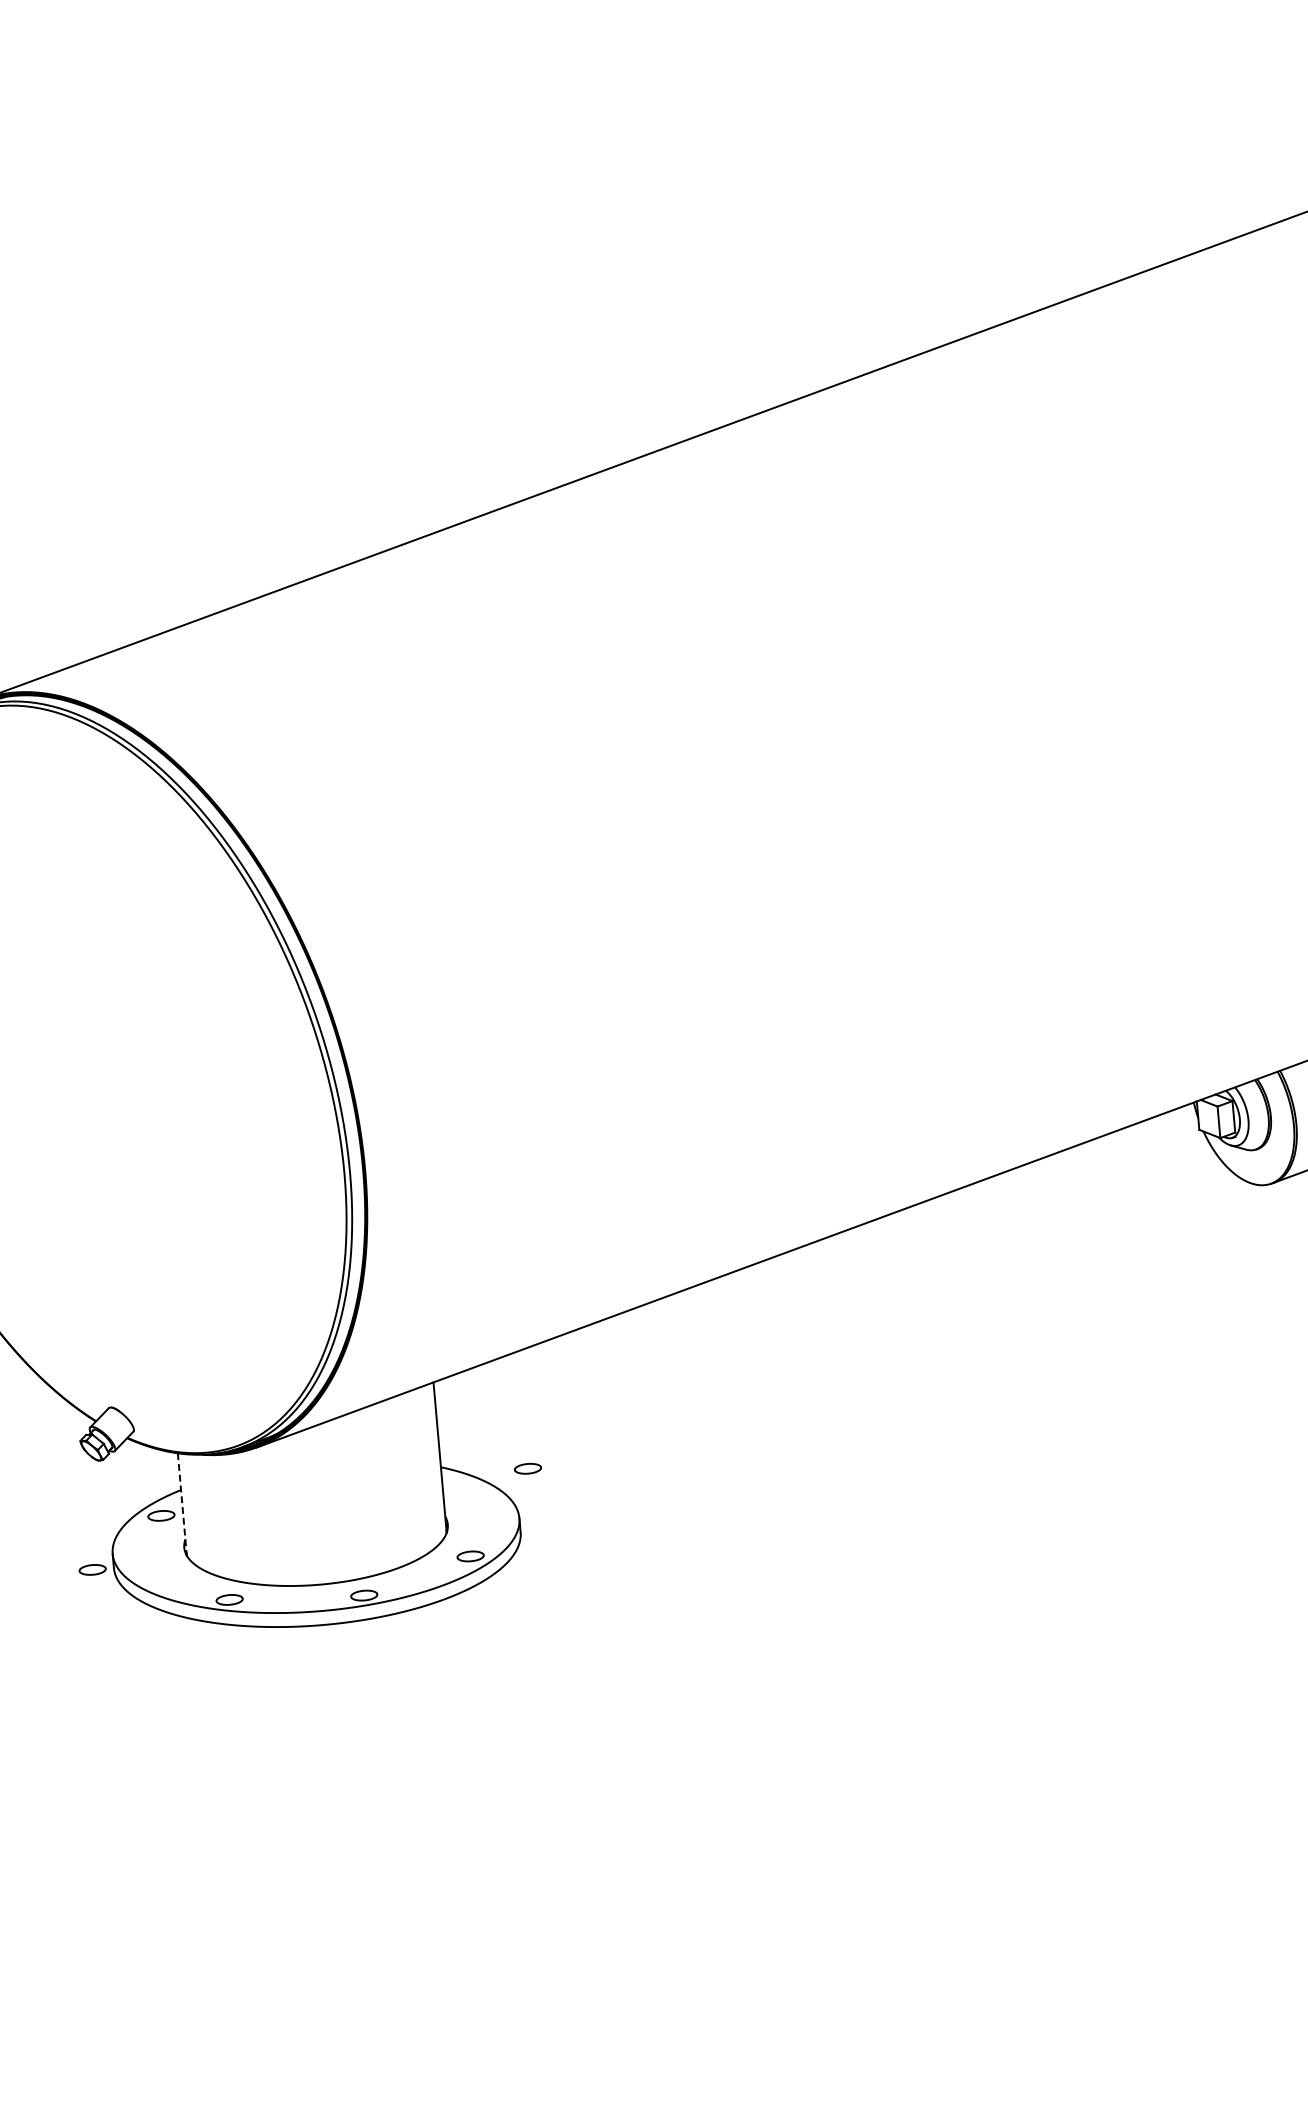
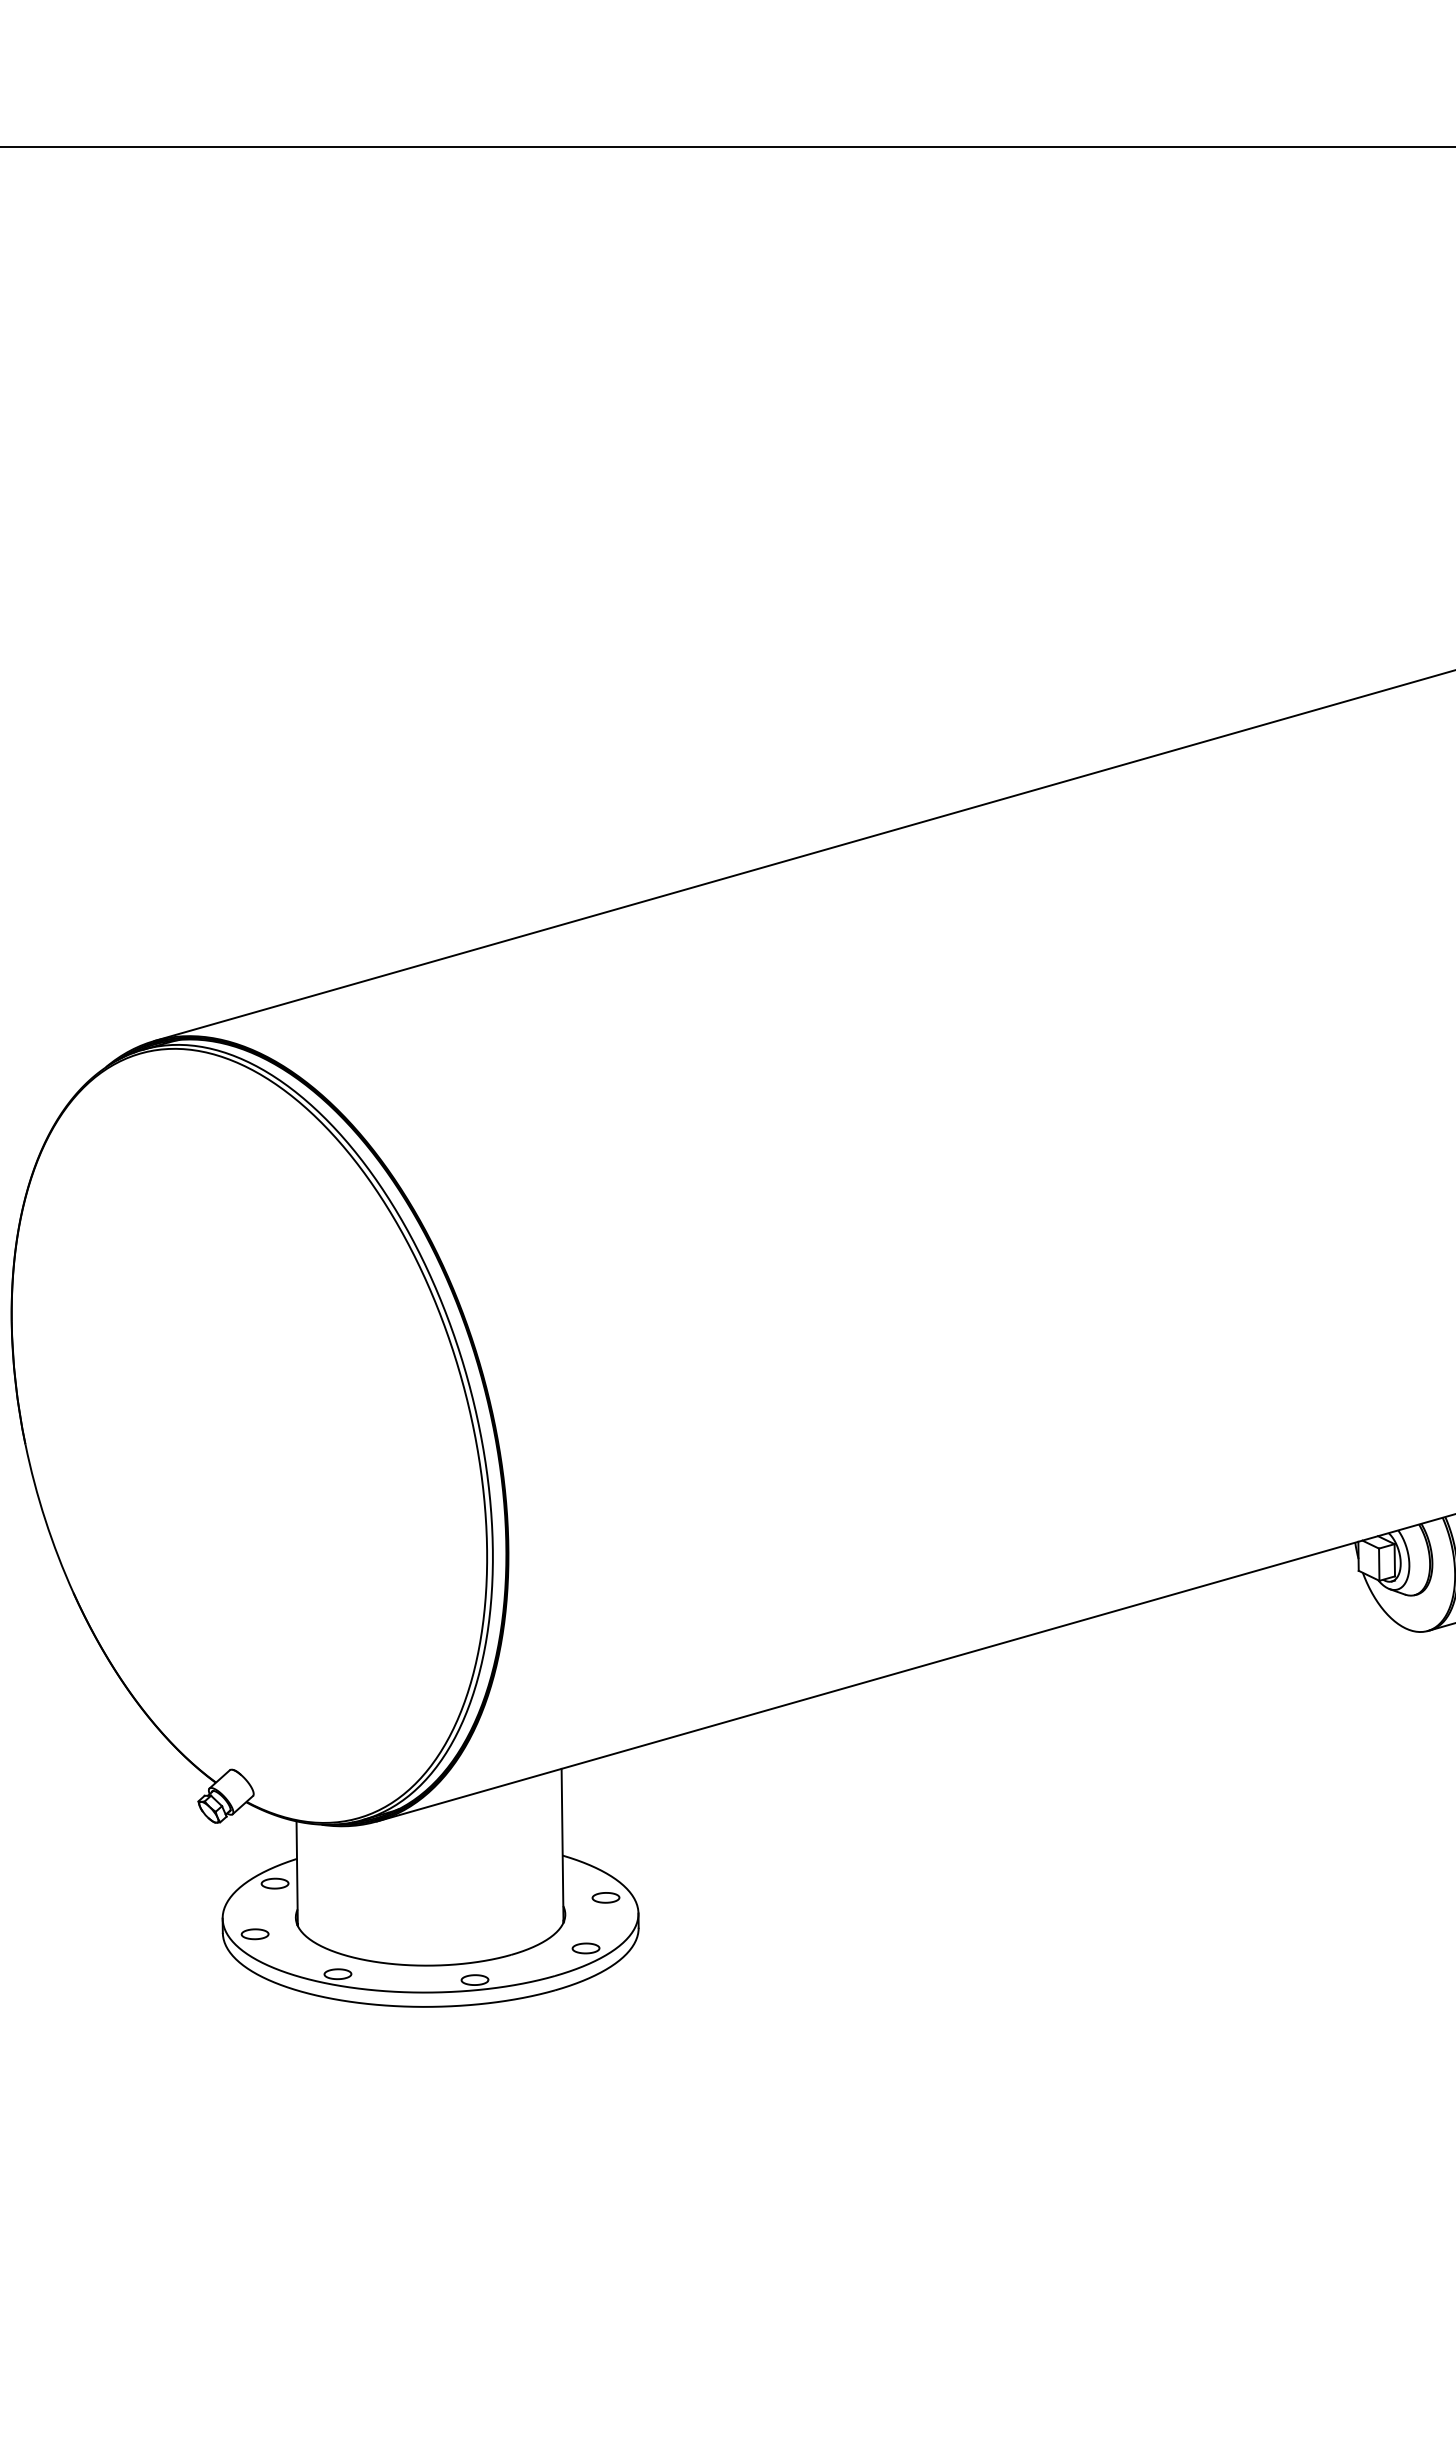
part: (527, 1468) -> (605, 1897), moved
line: (182, 1504) -> (297, 1873), dashed -> solid
part: (92, 1570) -> (254, 1934), moved

